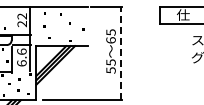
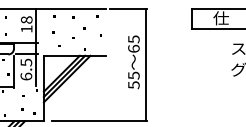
text: (22, 20) -> (27, 24), 22 -> 18
text: (21, 51) -> (25, 62), 6.6 -> 6.5
line: (120, 53) -> (145, 64), dashed -> solid

